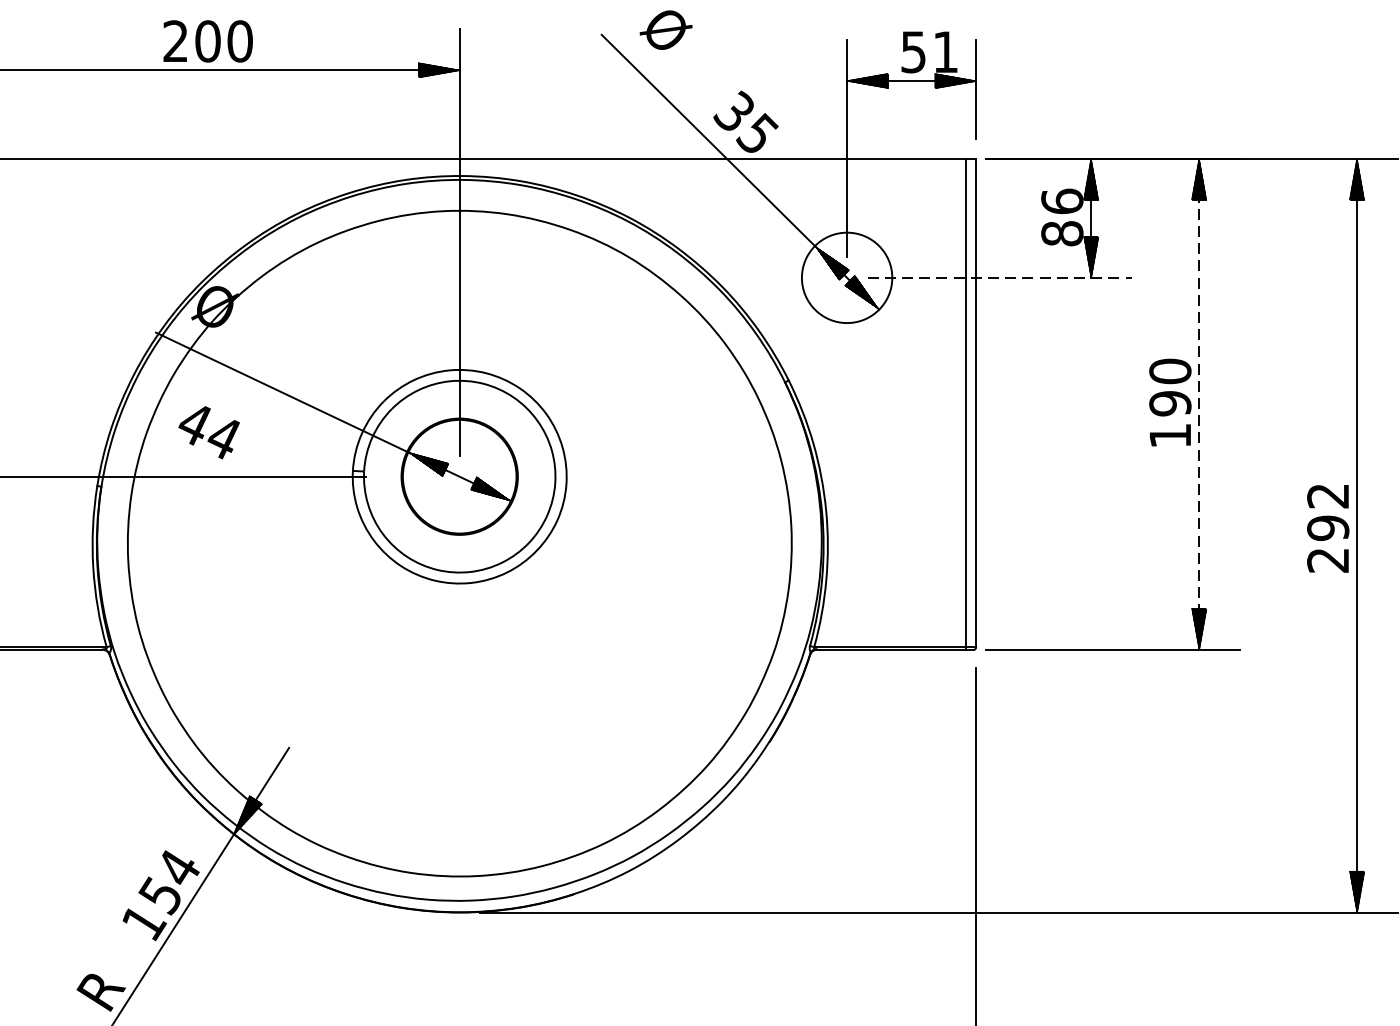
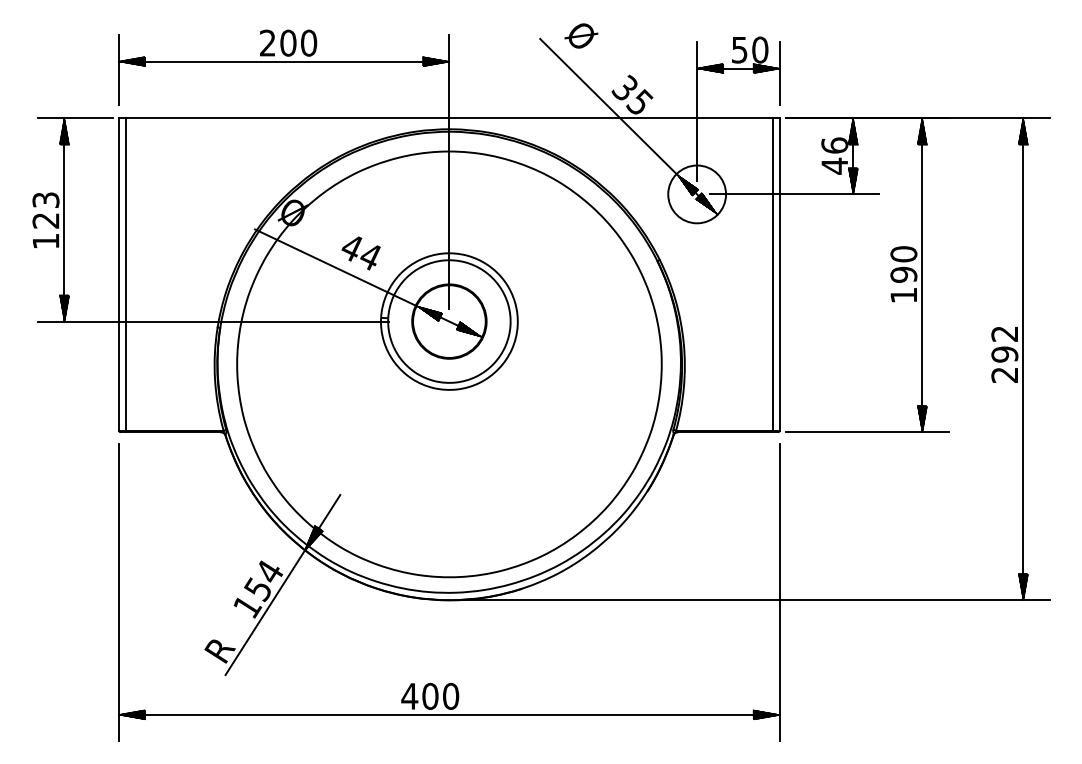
text: (946, 51) -> (760, 49), 51 -> 50
text: (1061, 232) -> (834, 165), 86 -> 46
line: (999, 277) -> (794, 194), dashed -> solid
line: (1199, 404) -> (922, 275), dashed -> solid
text: (208, 432) -> (360, 253), moved

